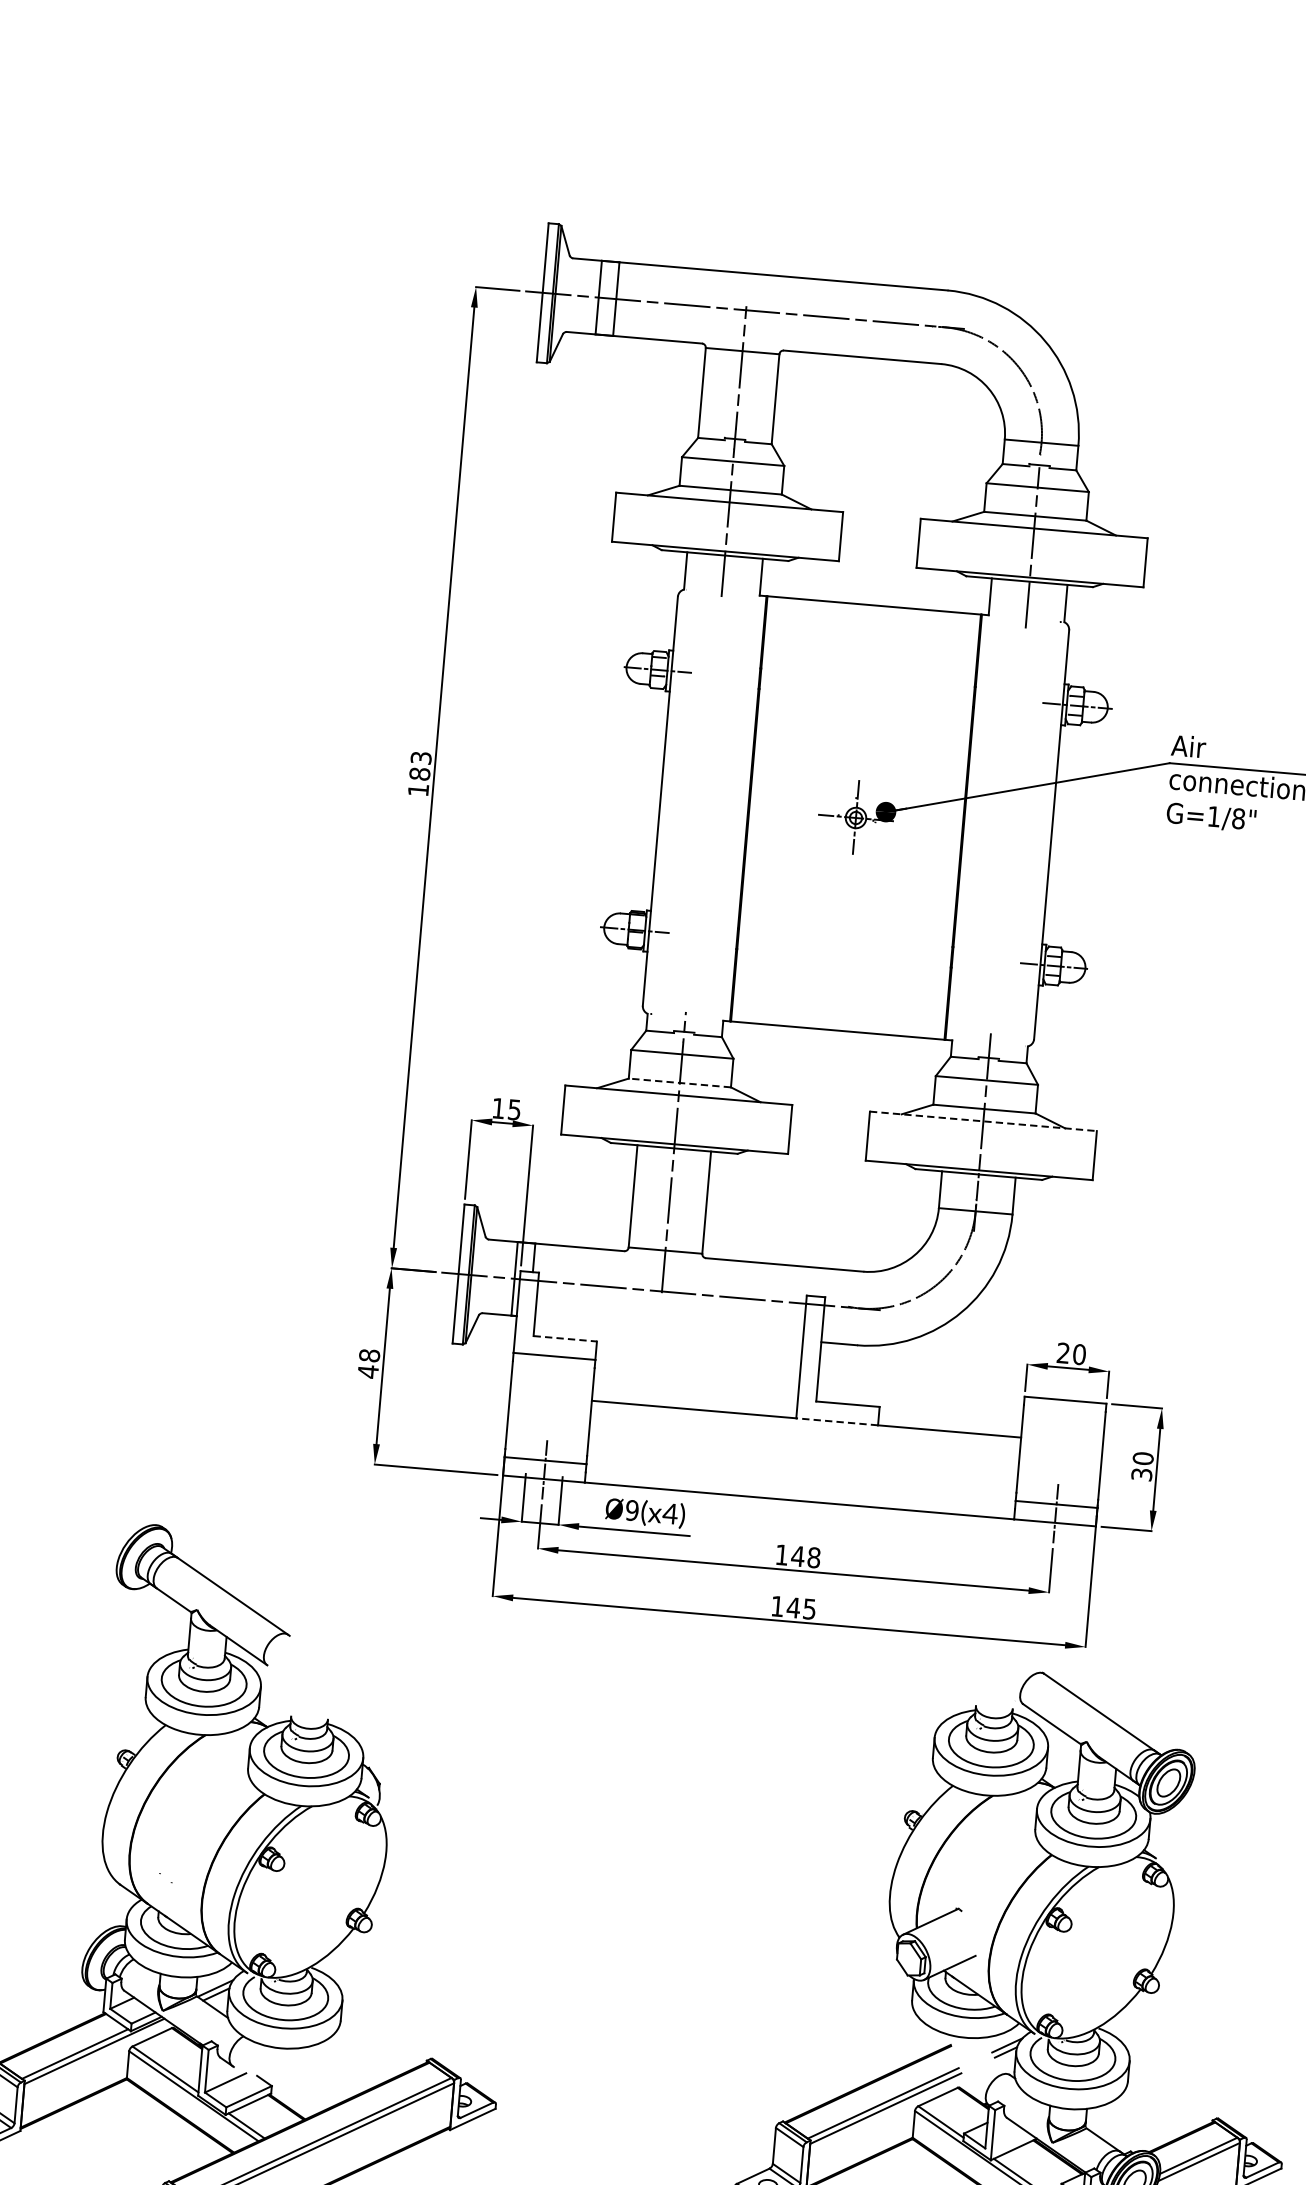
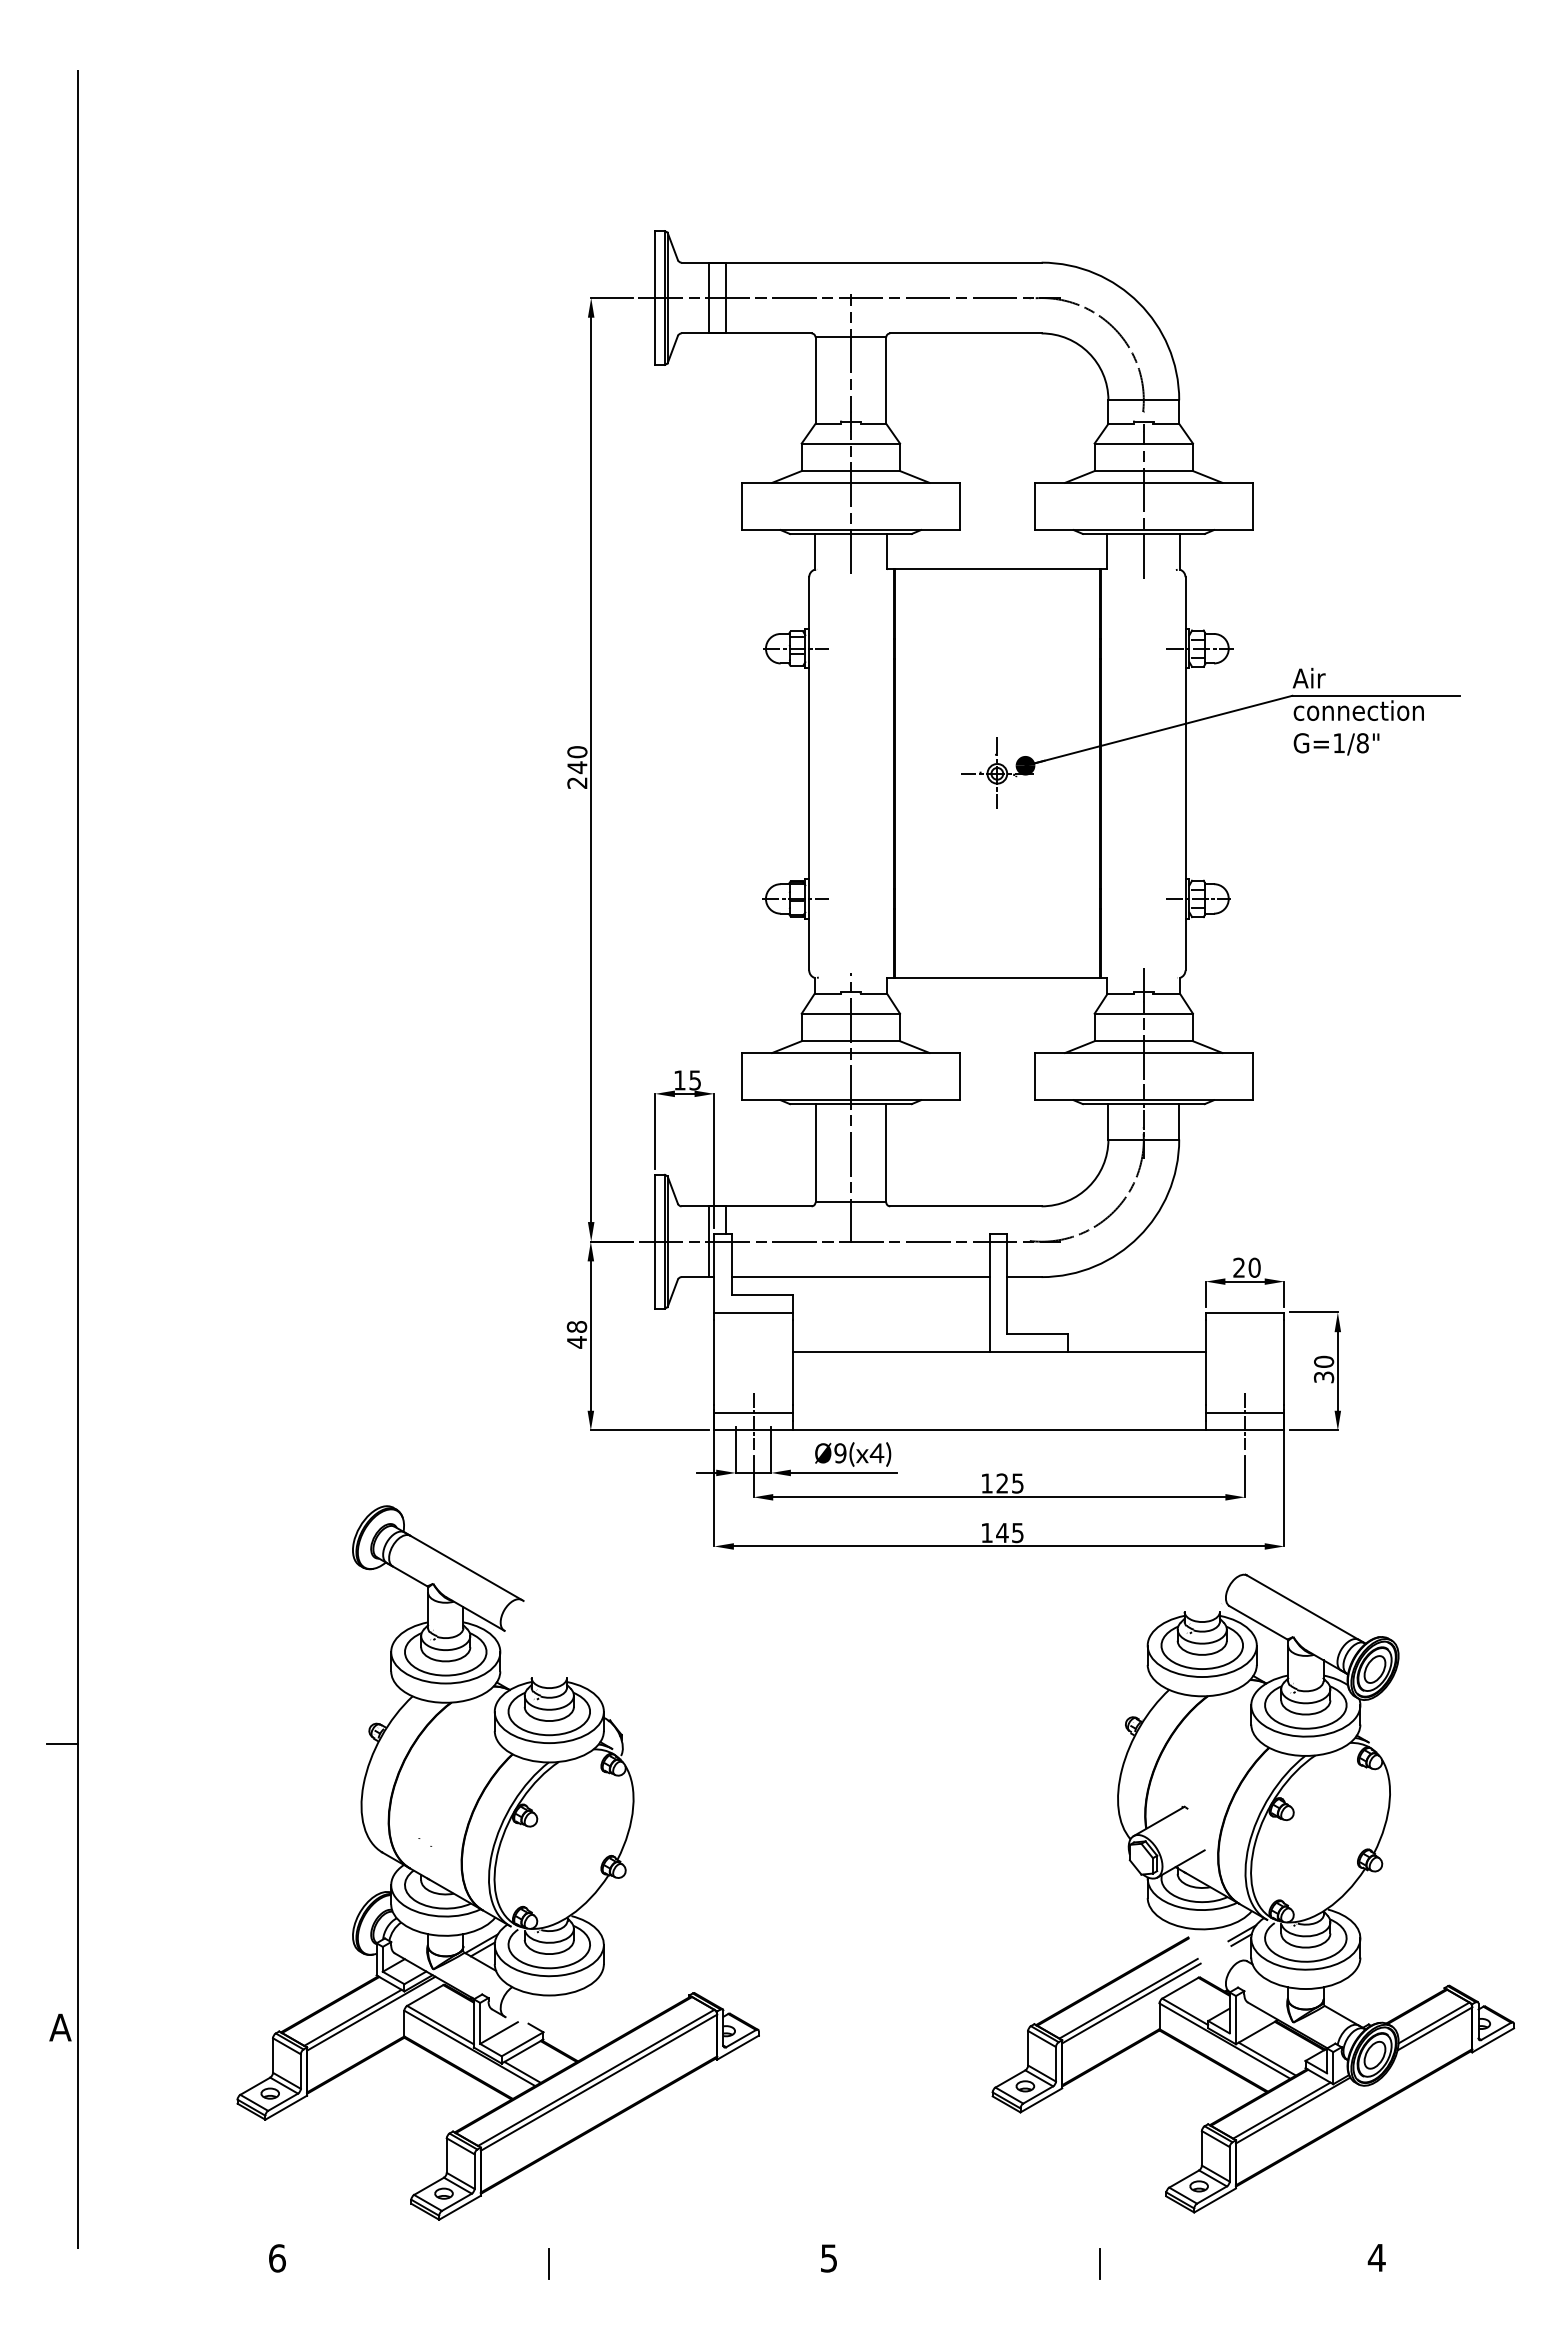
text: (420, 774) -> (577, 767), 183 -> 240
line: (679, 1083) -> (850, 1041), dashed -> solid
line: (984, 1121) -> (1144, 1053), dashed -> solid
line: (668, 1329) -> (860, 1277), added
line: (565, 1338) -> (762, 1294), dashed -> solid
line: (836, 1421) -> (1028, 1351), dashed -> solid
text: (805, 1557) -> (1009, 1483), 148 -> 125

